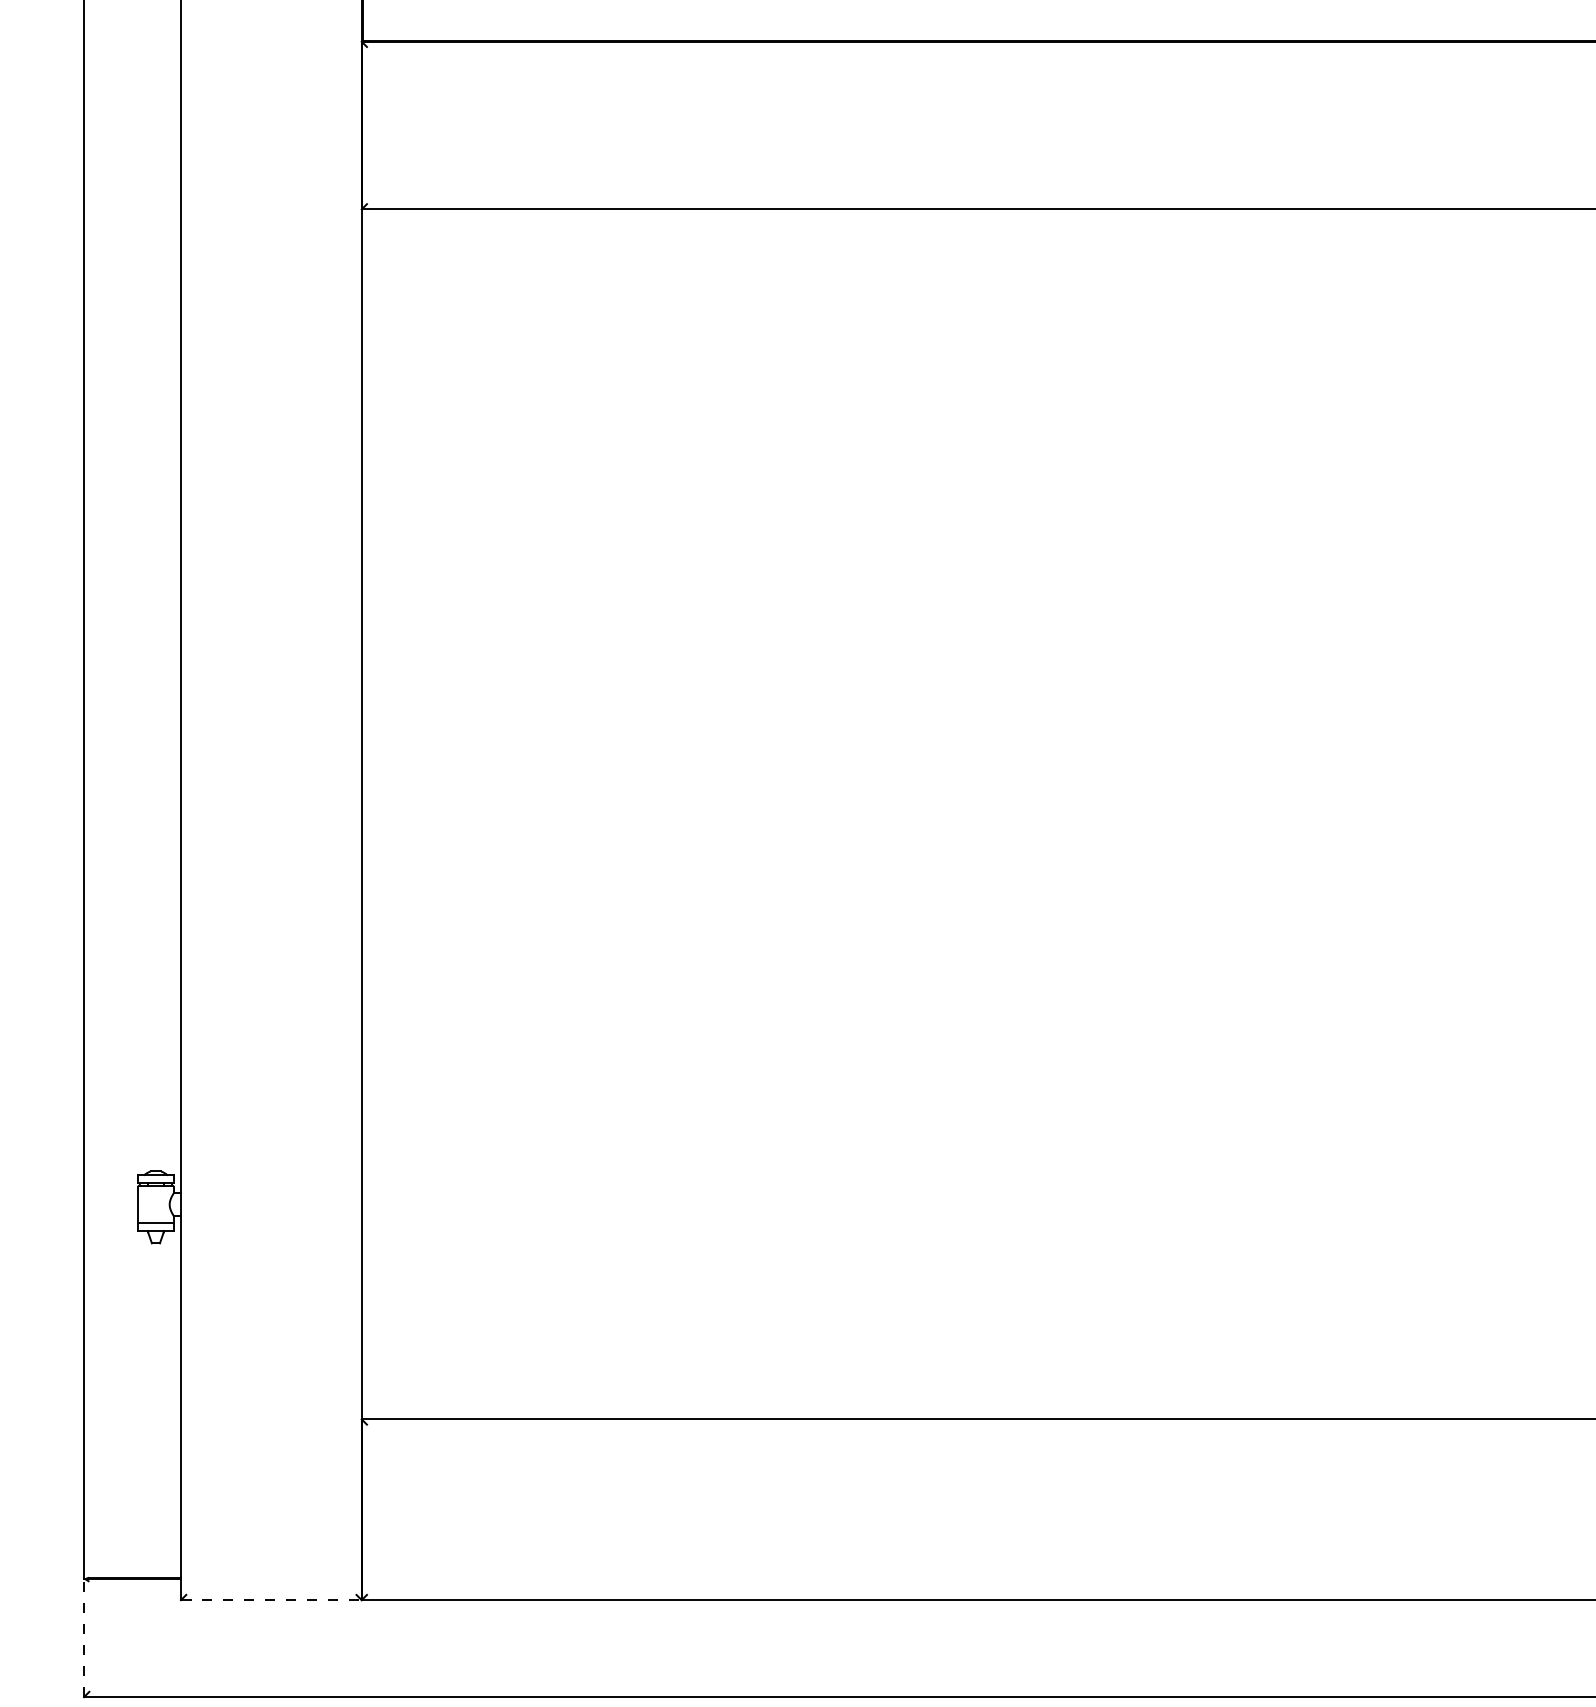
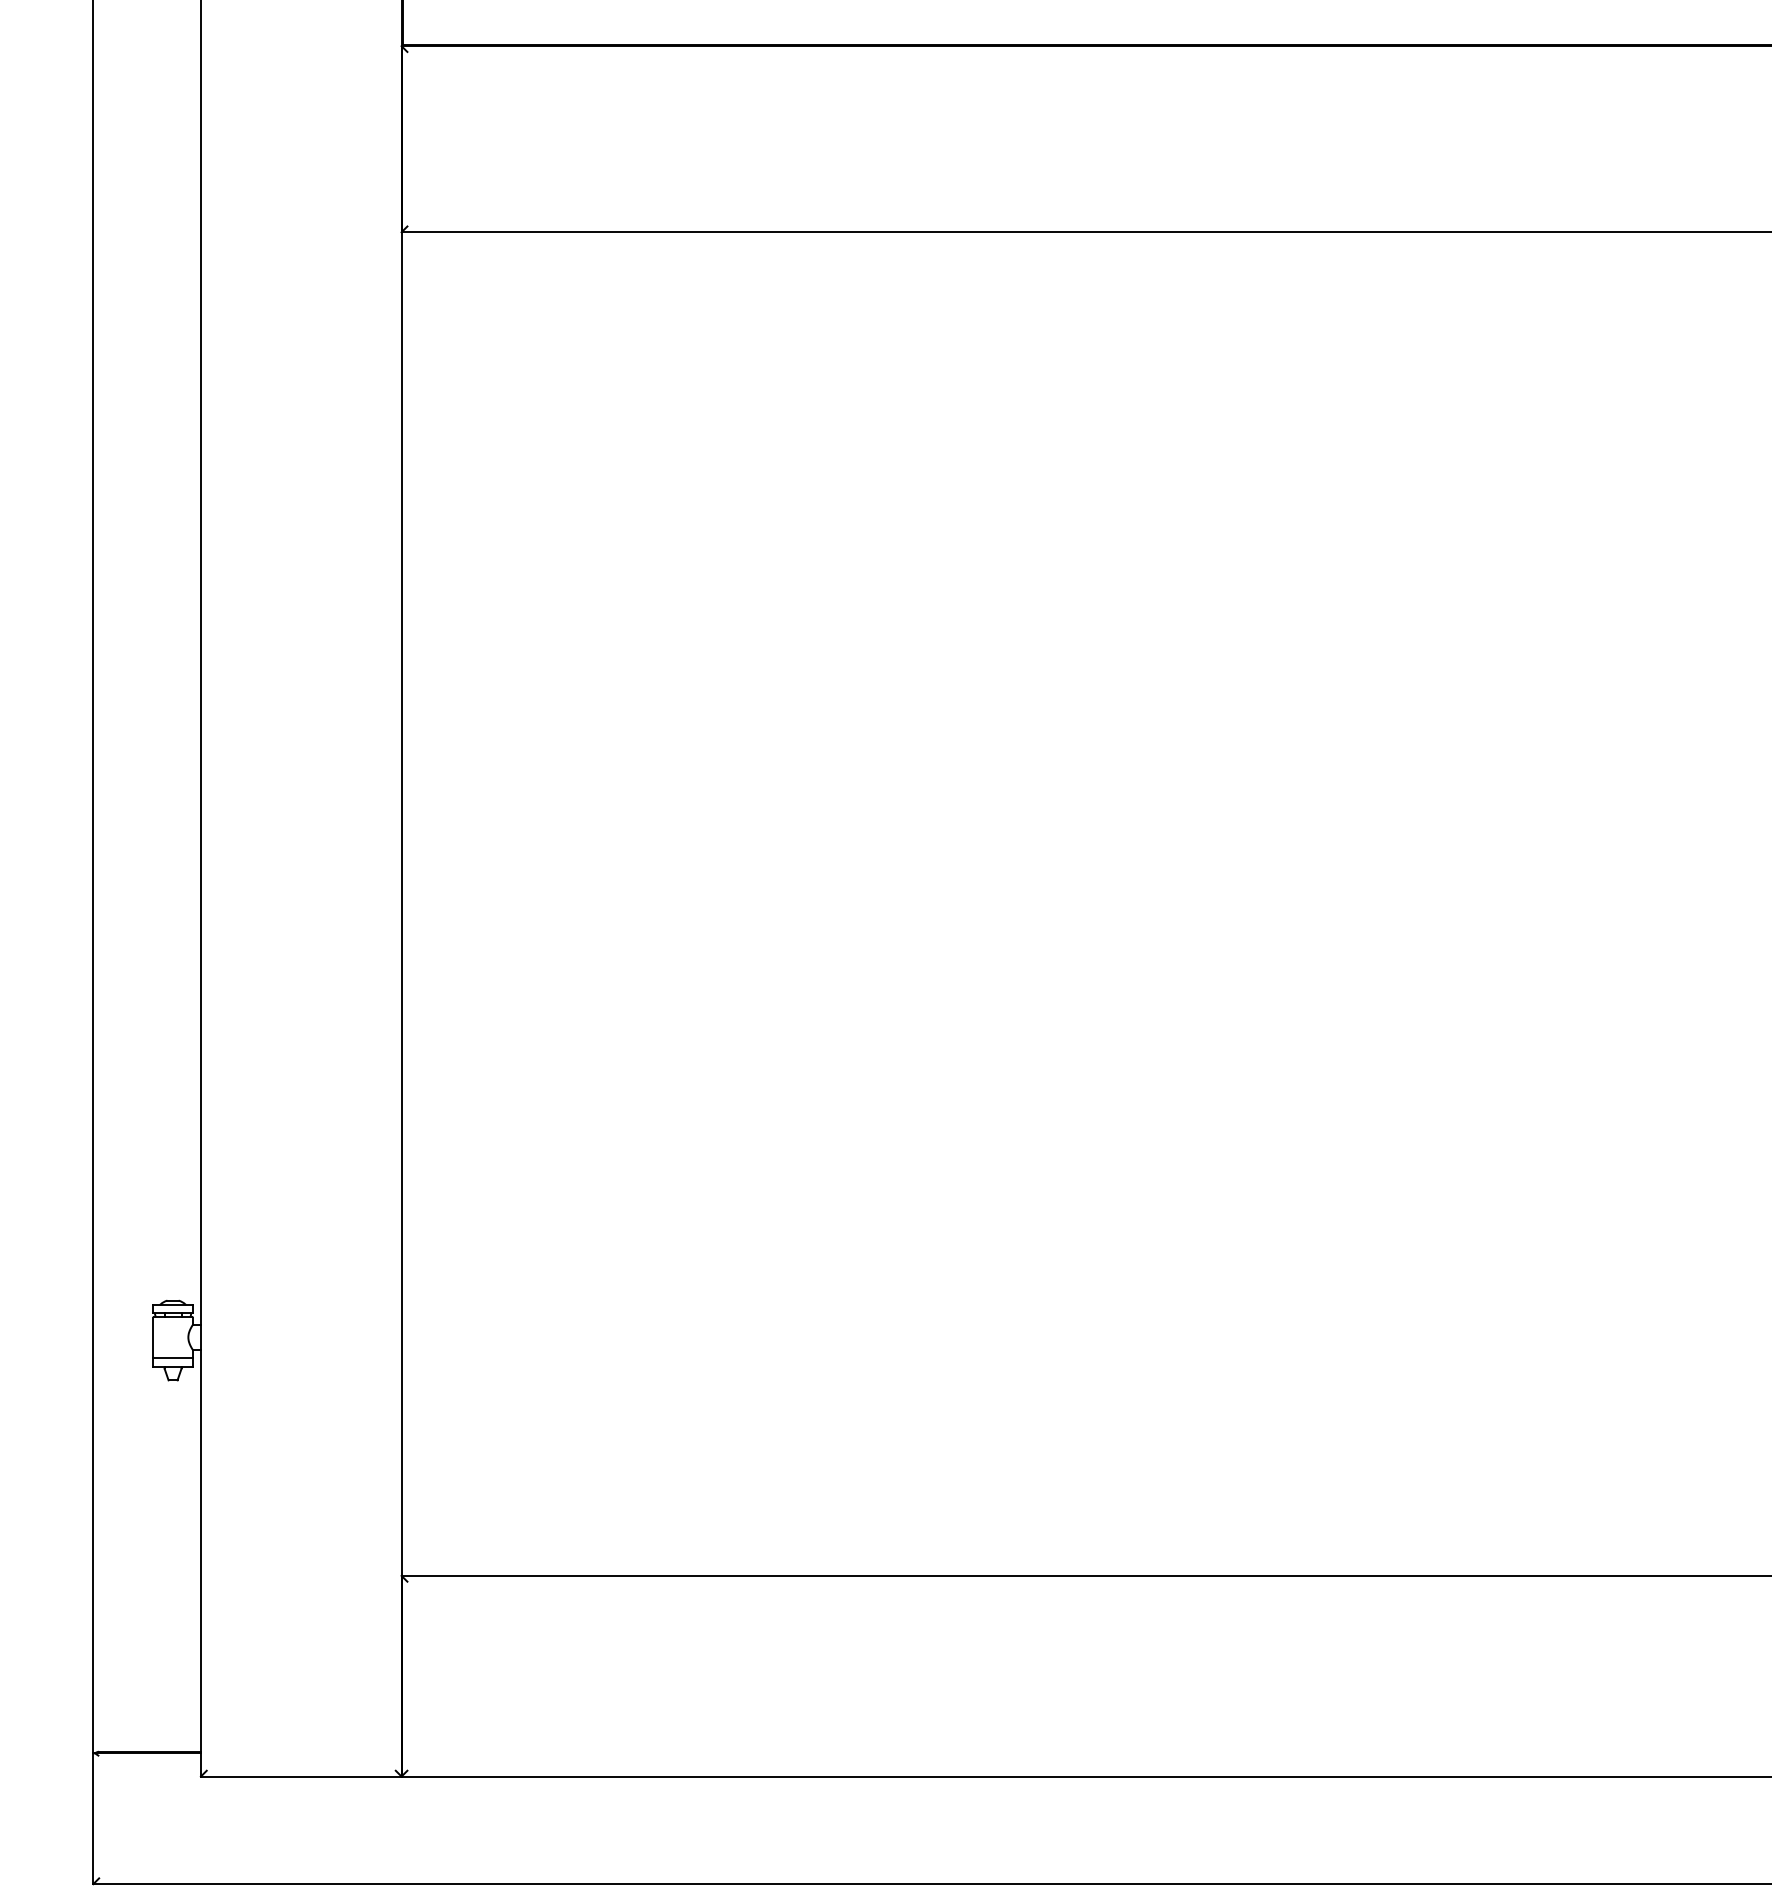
line: (271, 1600) -> (301, 1776), dashed -> solid
line: (84, 1637) -> (93, 1818), dashed -> solid

